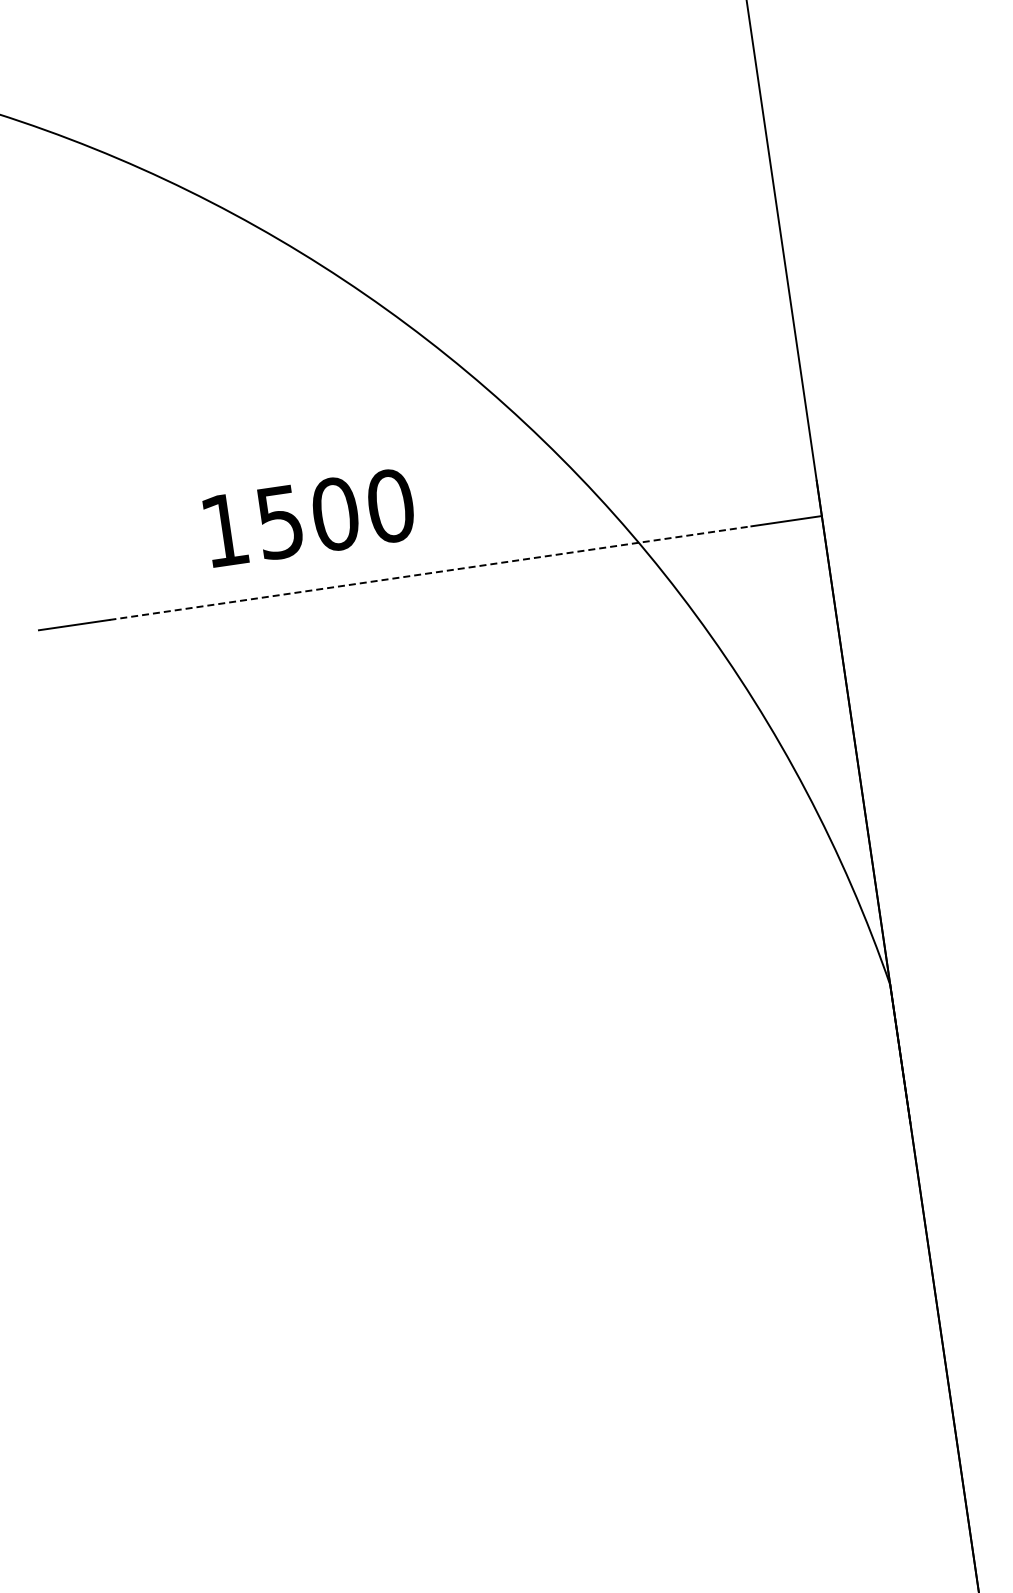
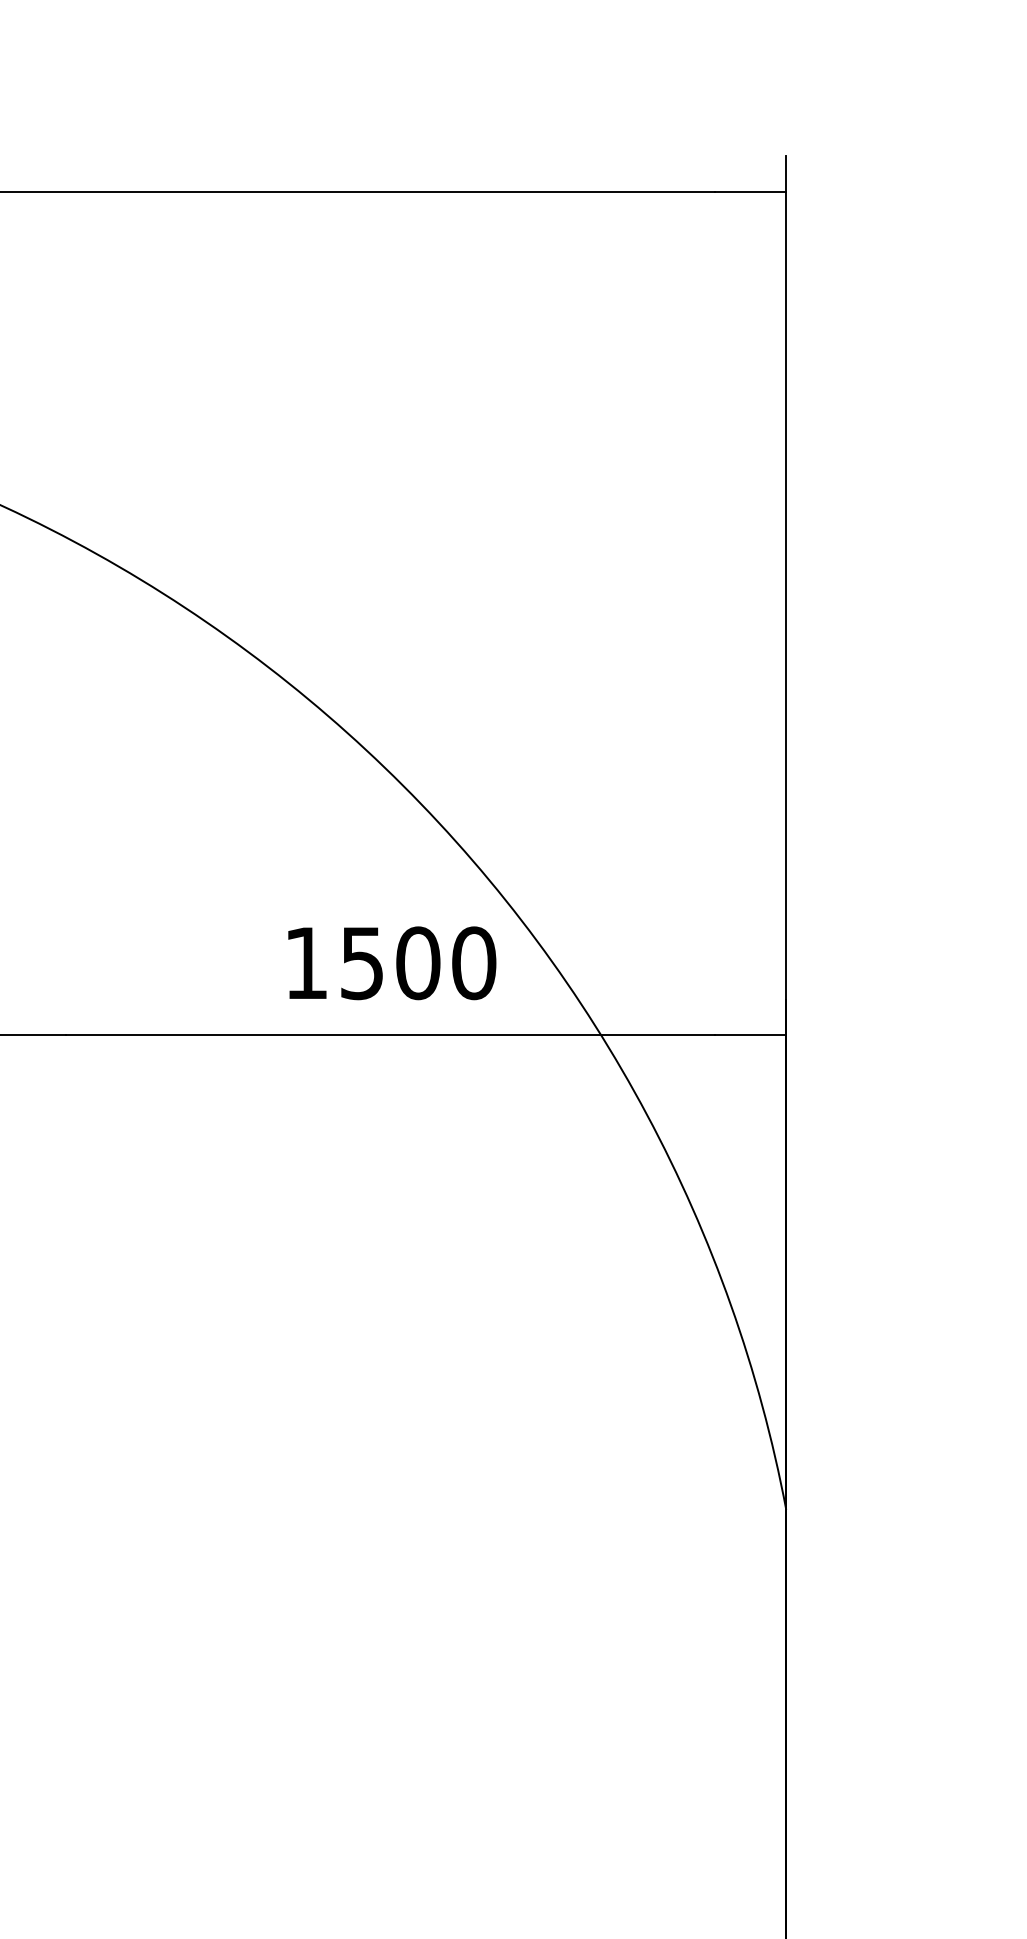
text: (310, 518) -> (392, 963), moved
line: (431, 573) -> (391, 1035), dashed -> solid

